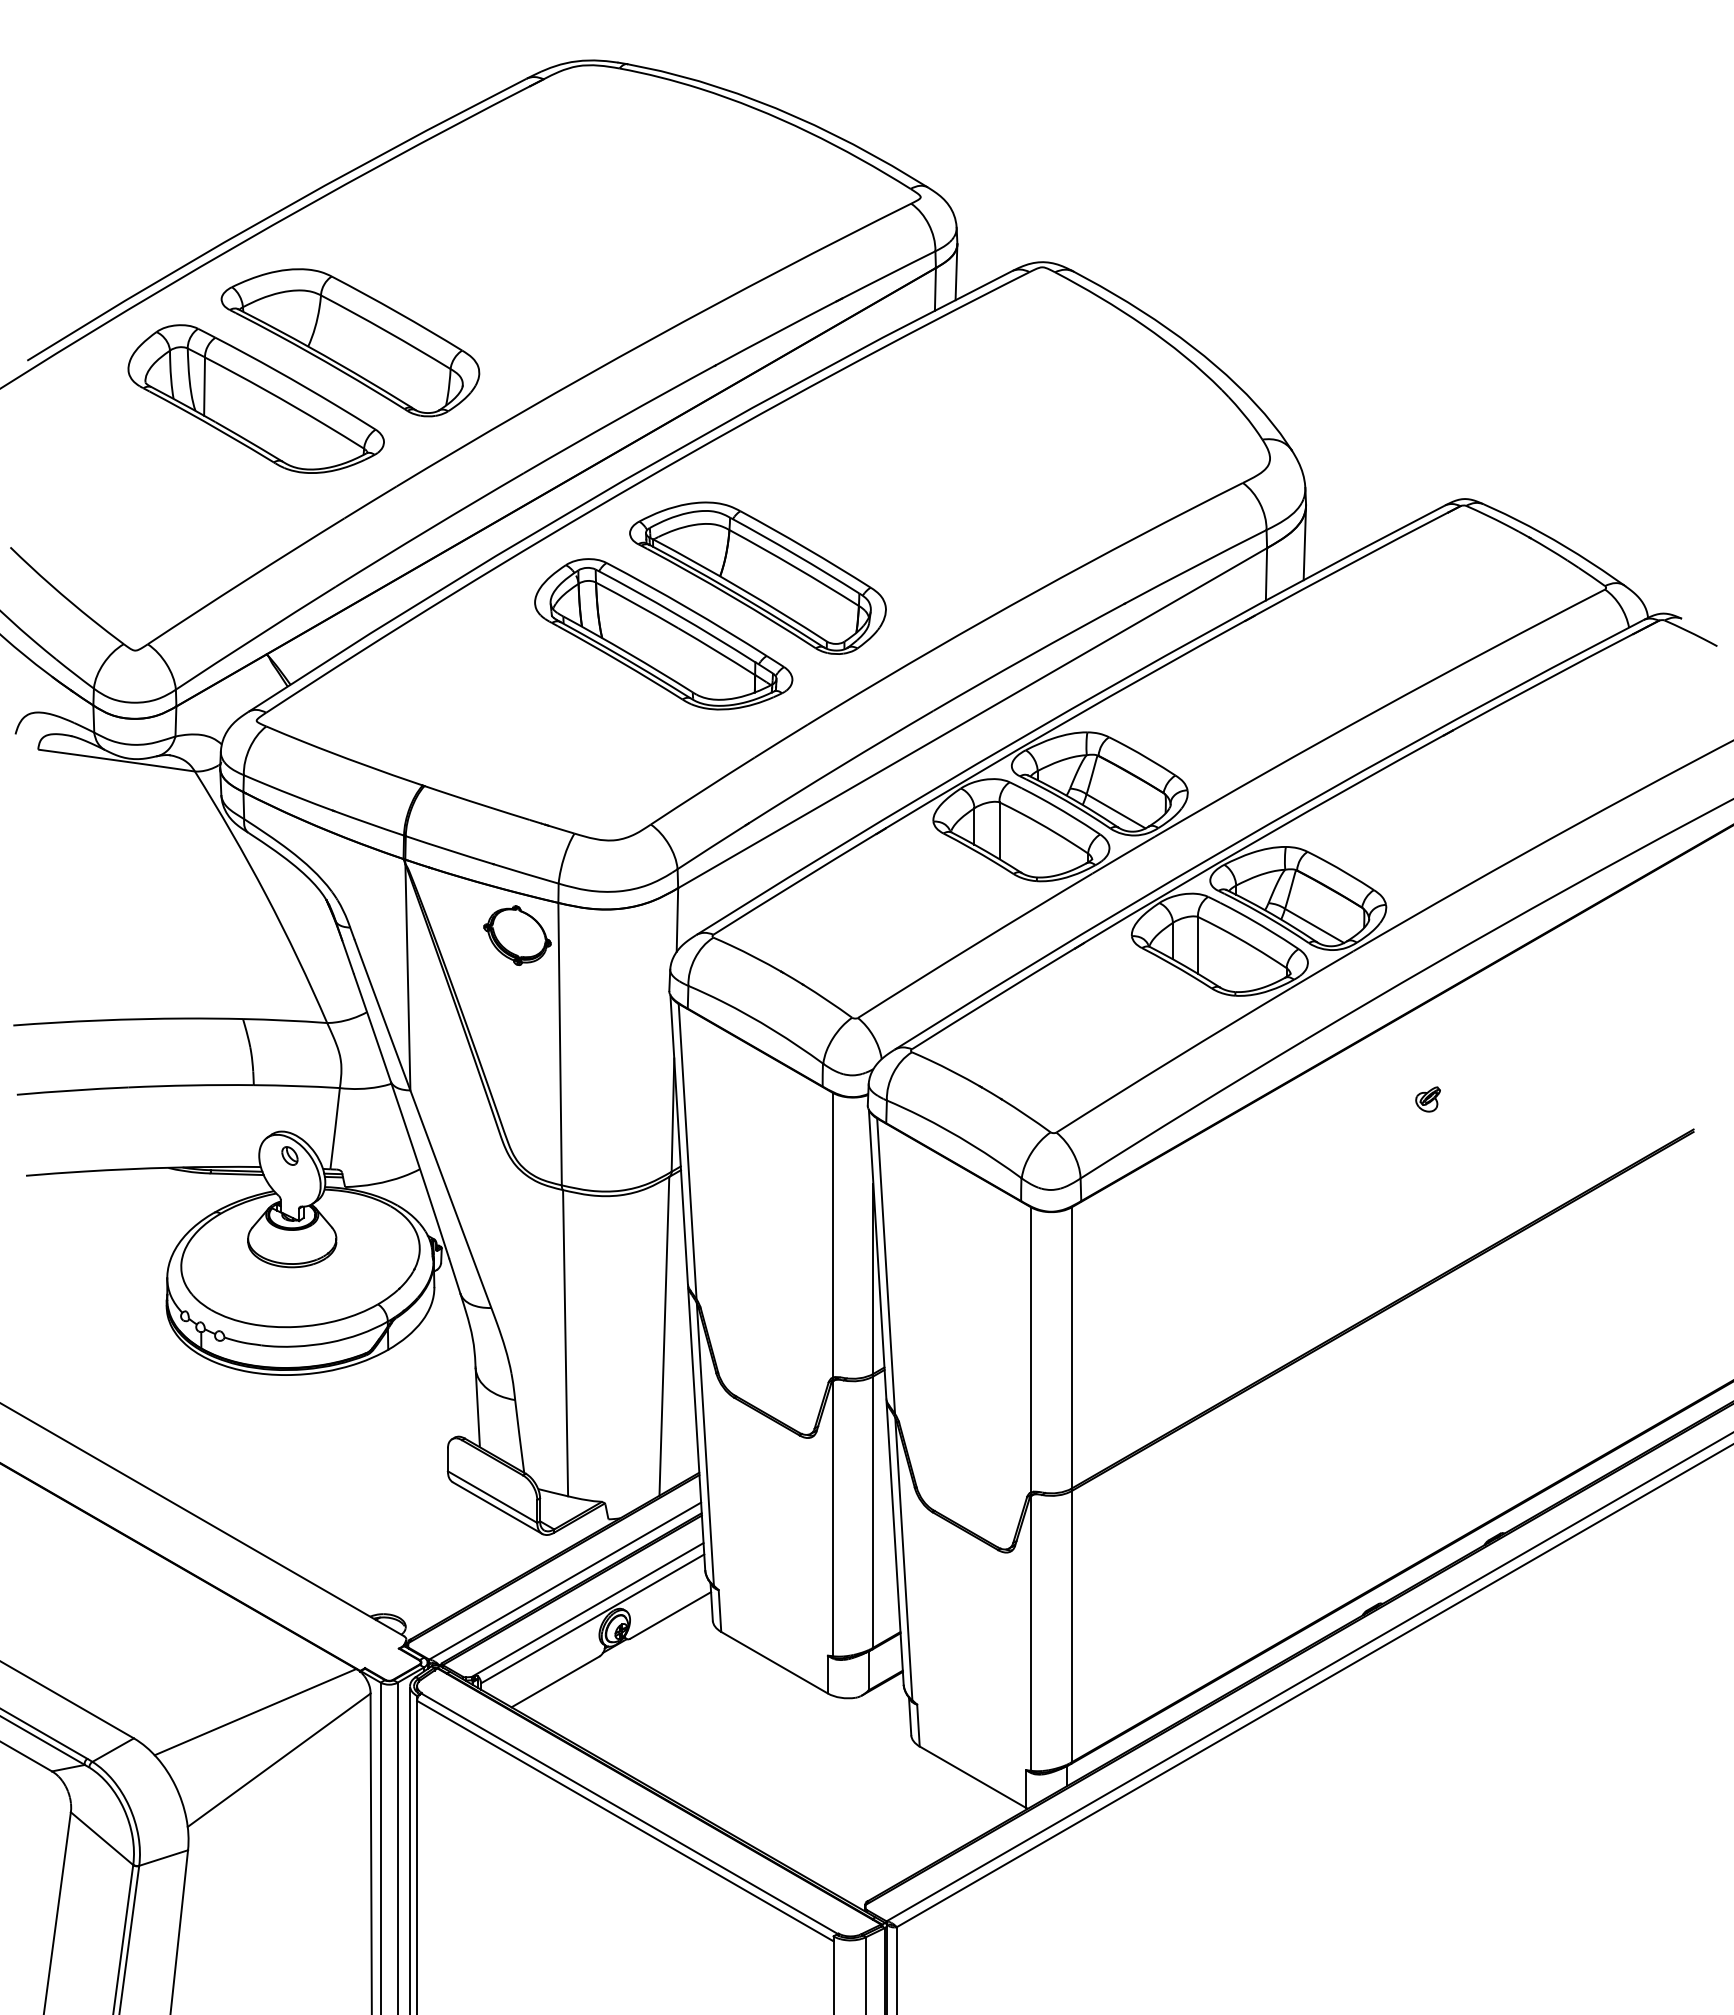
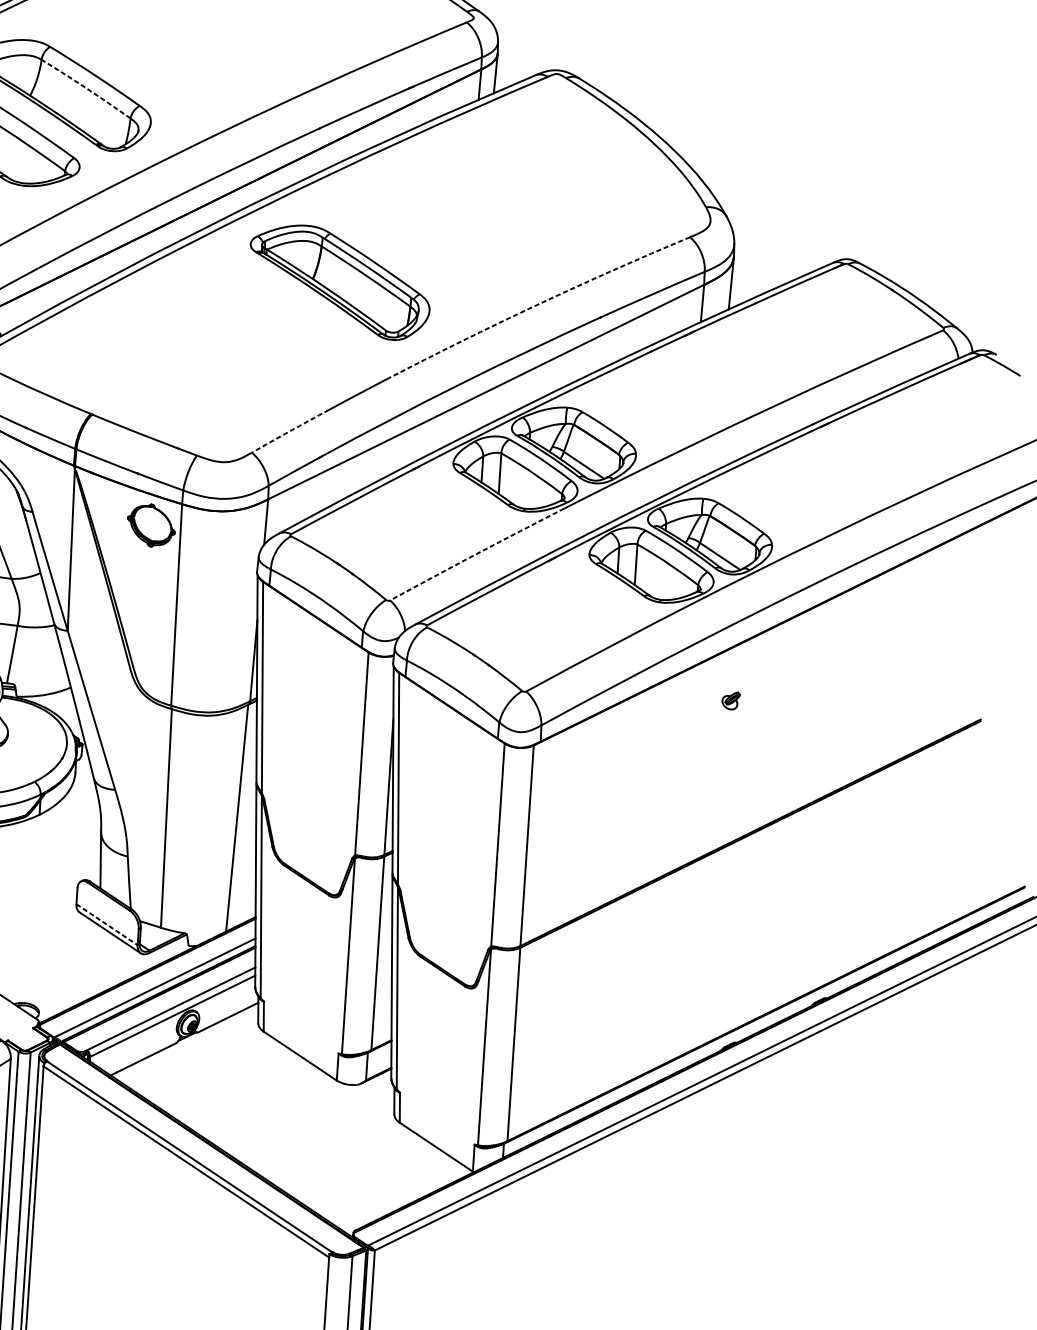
arc: (386, 331) -> (86, 88), solid -> dashed
arc: (1035, 591) -> (537, 304), solid -> dashed
part: (663, 634) -> (269, 317), removed
arc: (702, 790) -> (290, 430), solid -> dashed
arc: (974, 945) -> (476, 554), solid -> dashed
part: (1427, 1099) -> (730, 700), moved
line: (492, 1497) -> (107, 924), solid -> dashed

